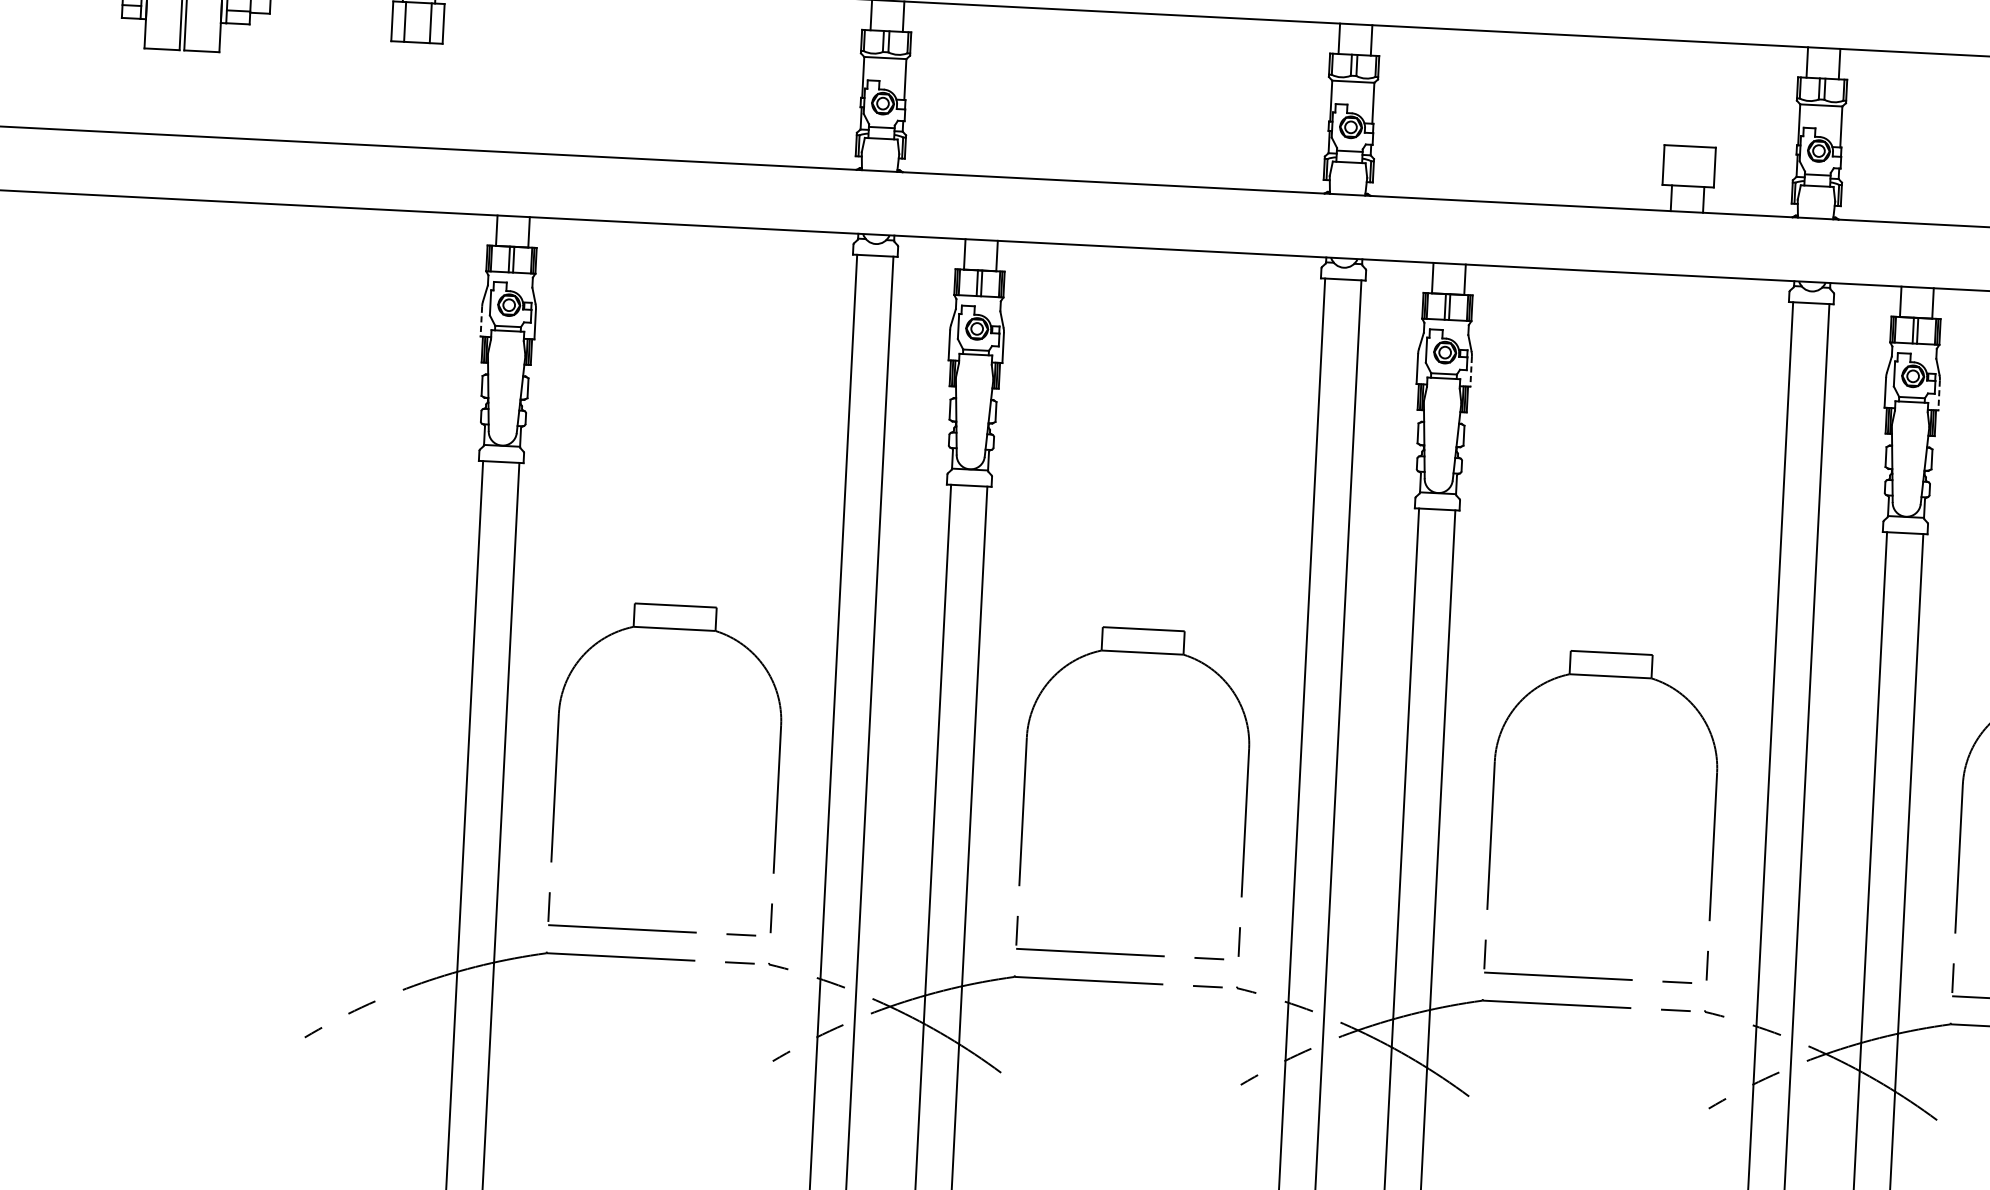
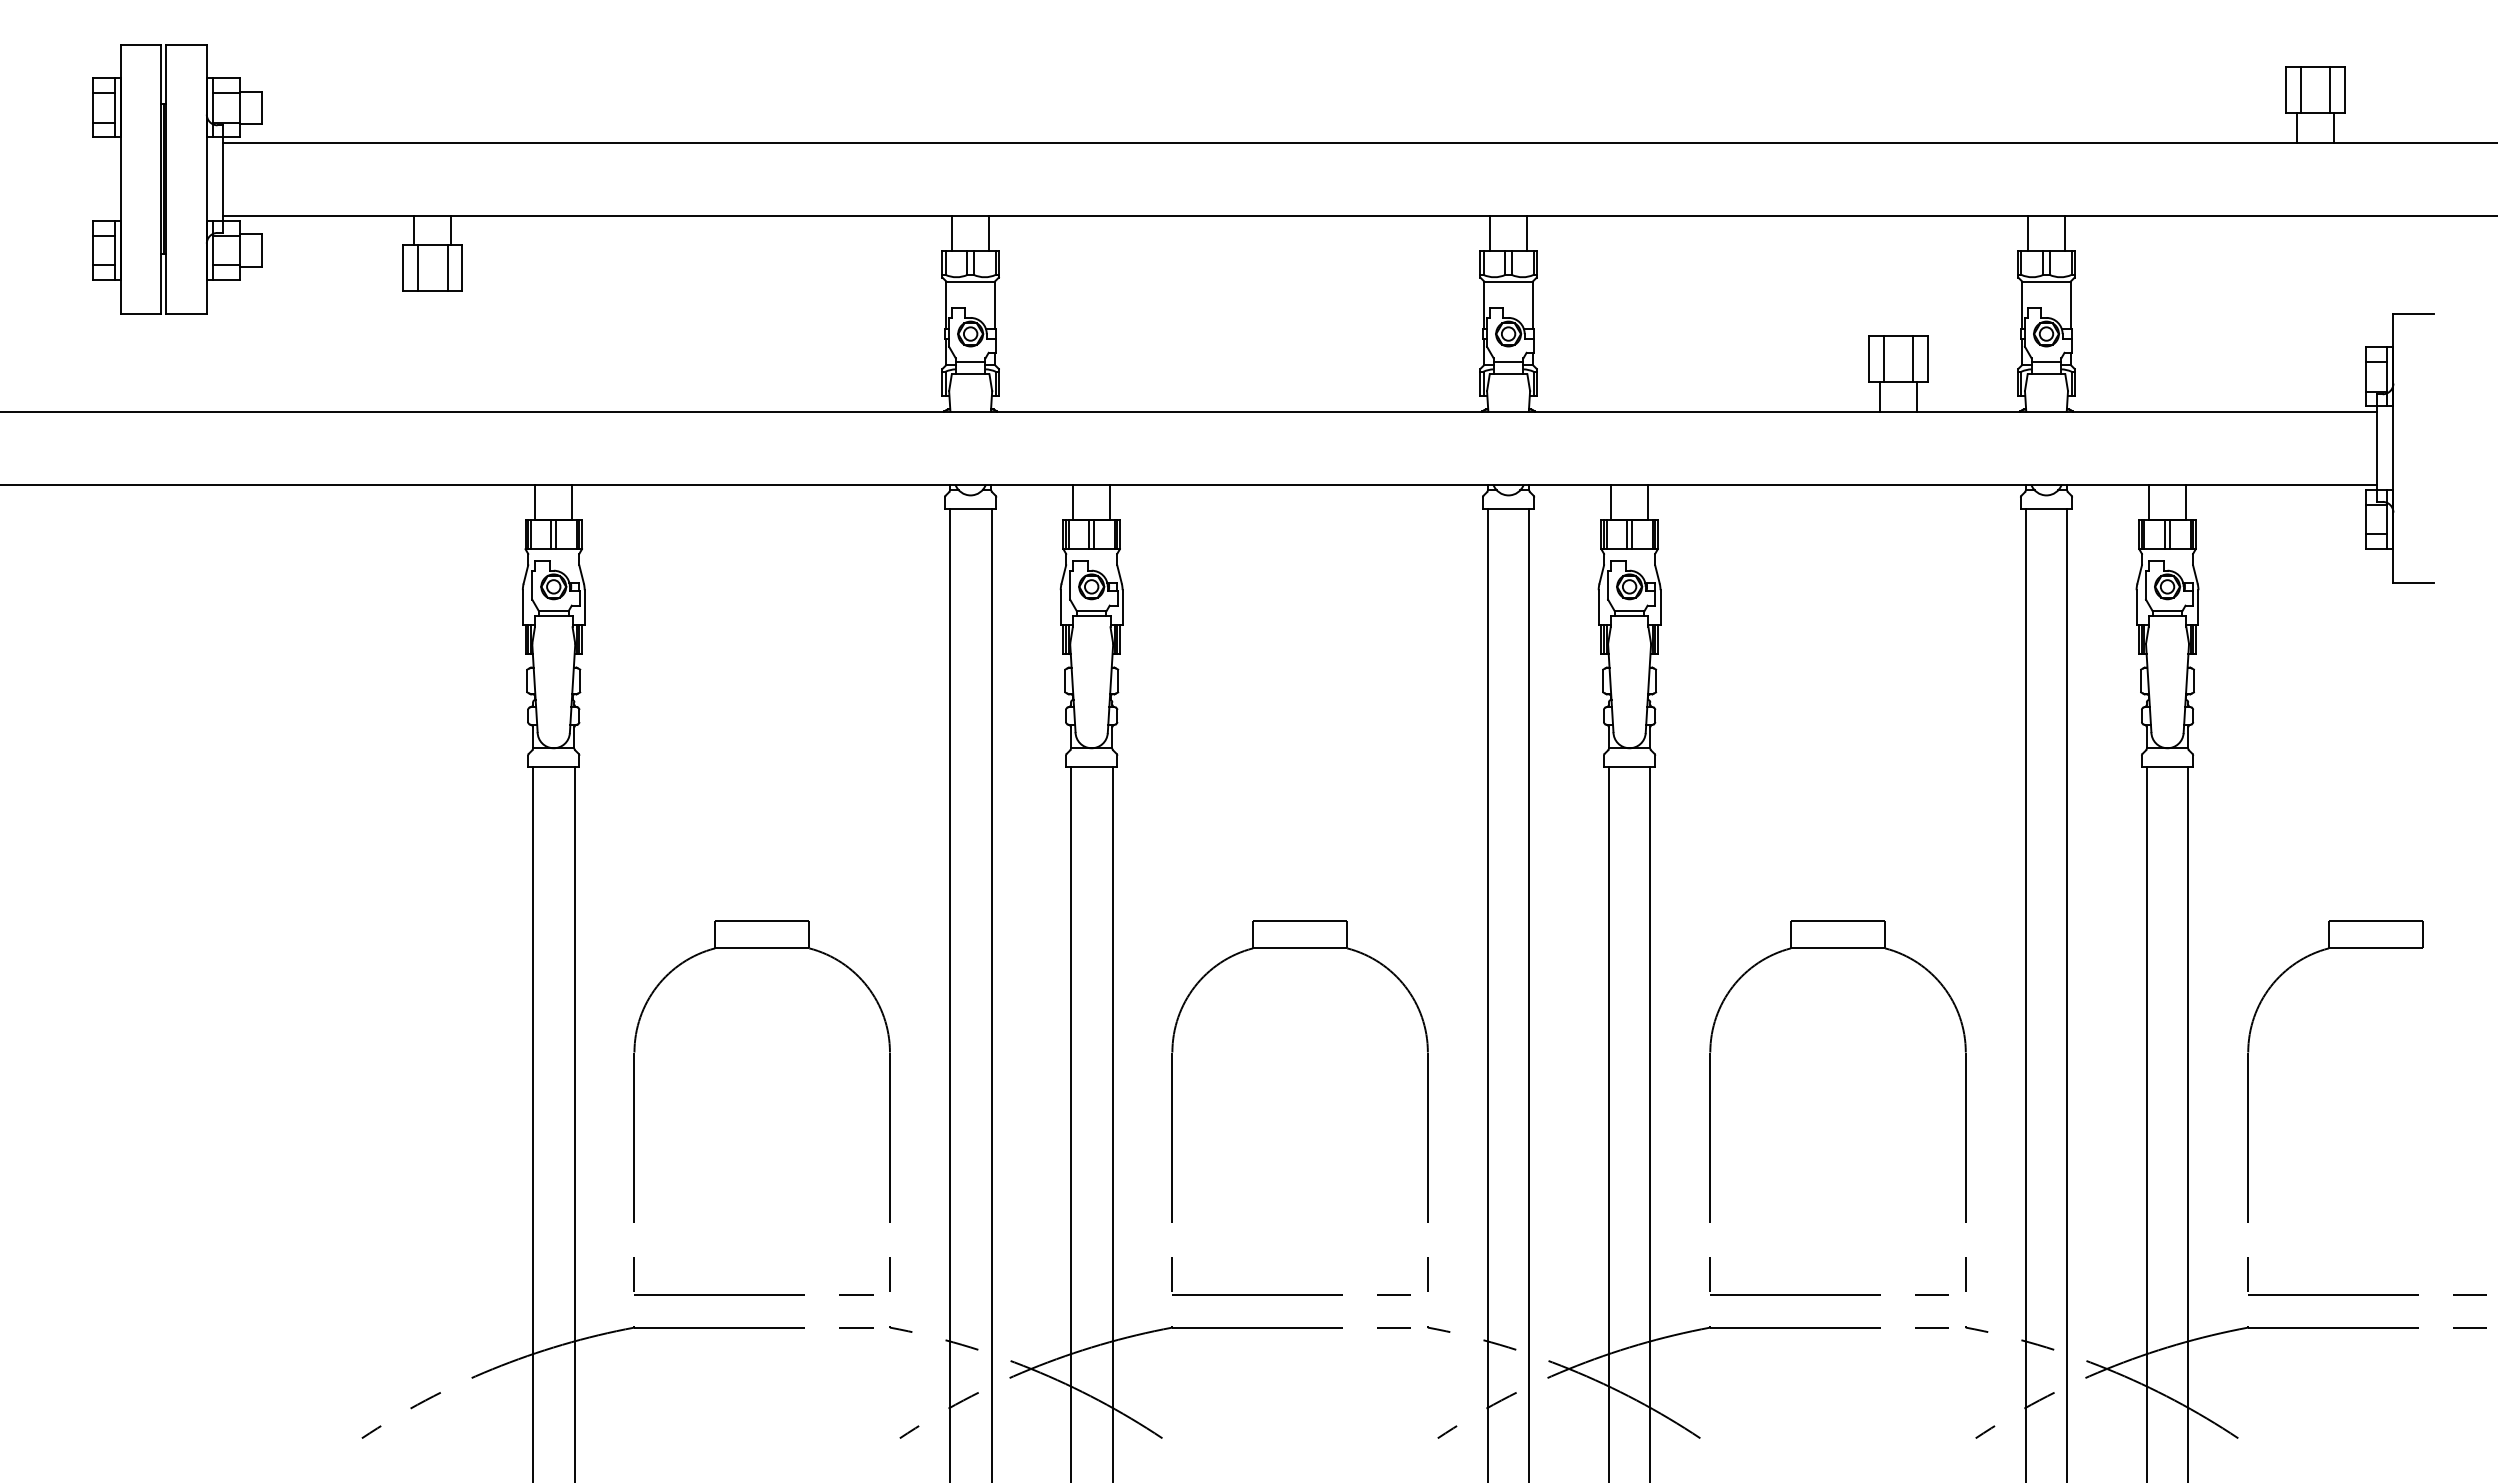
line: (1676, 165) -> (1883, 358), added
line: (1702, 166) -> (1913, 358), added
line: (481, 321) -> (522, 607), dashed -> solid
line: (1471, 371) -> (1660, 607), dashed -> solid
line: (1939, 395) -> (2198, 607), dashed -> solid

